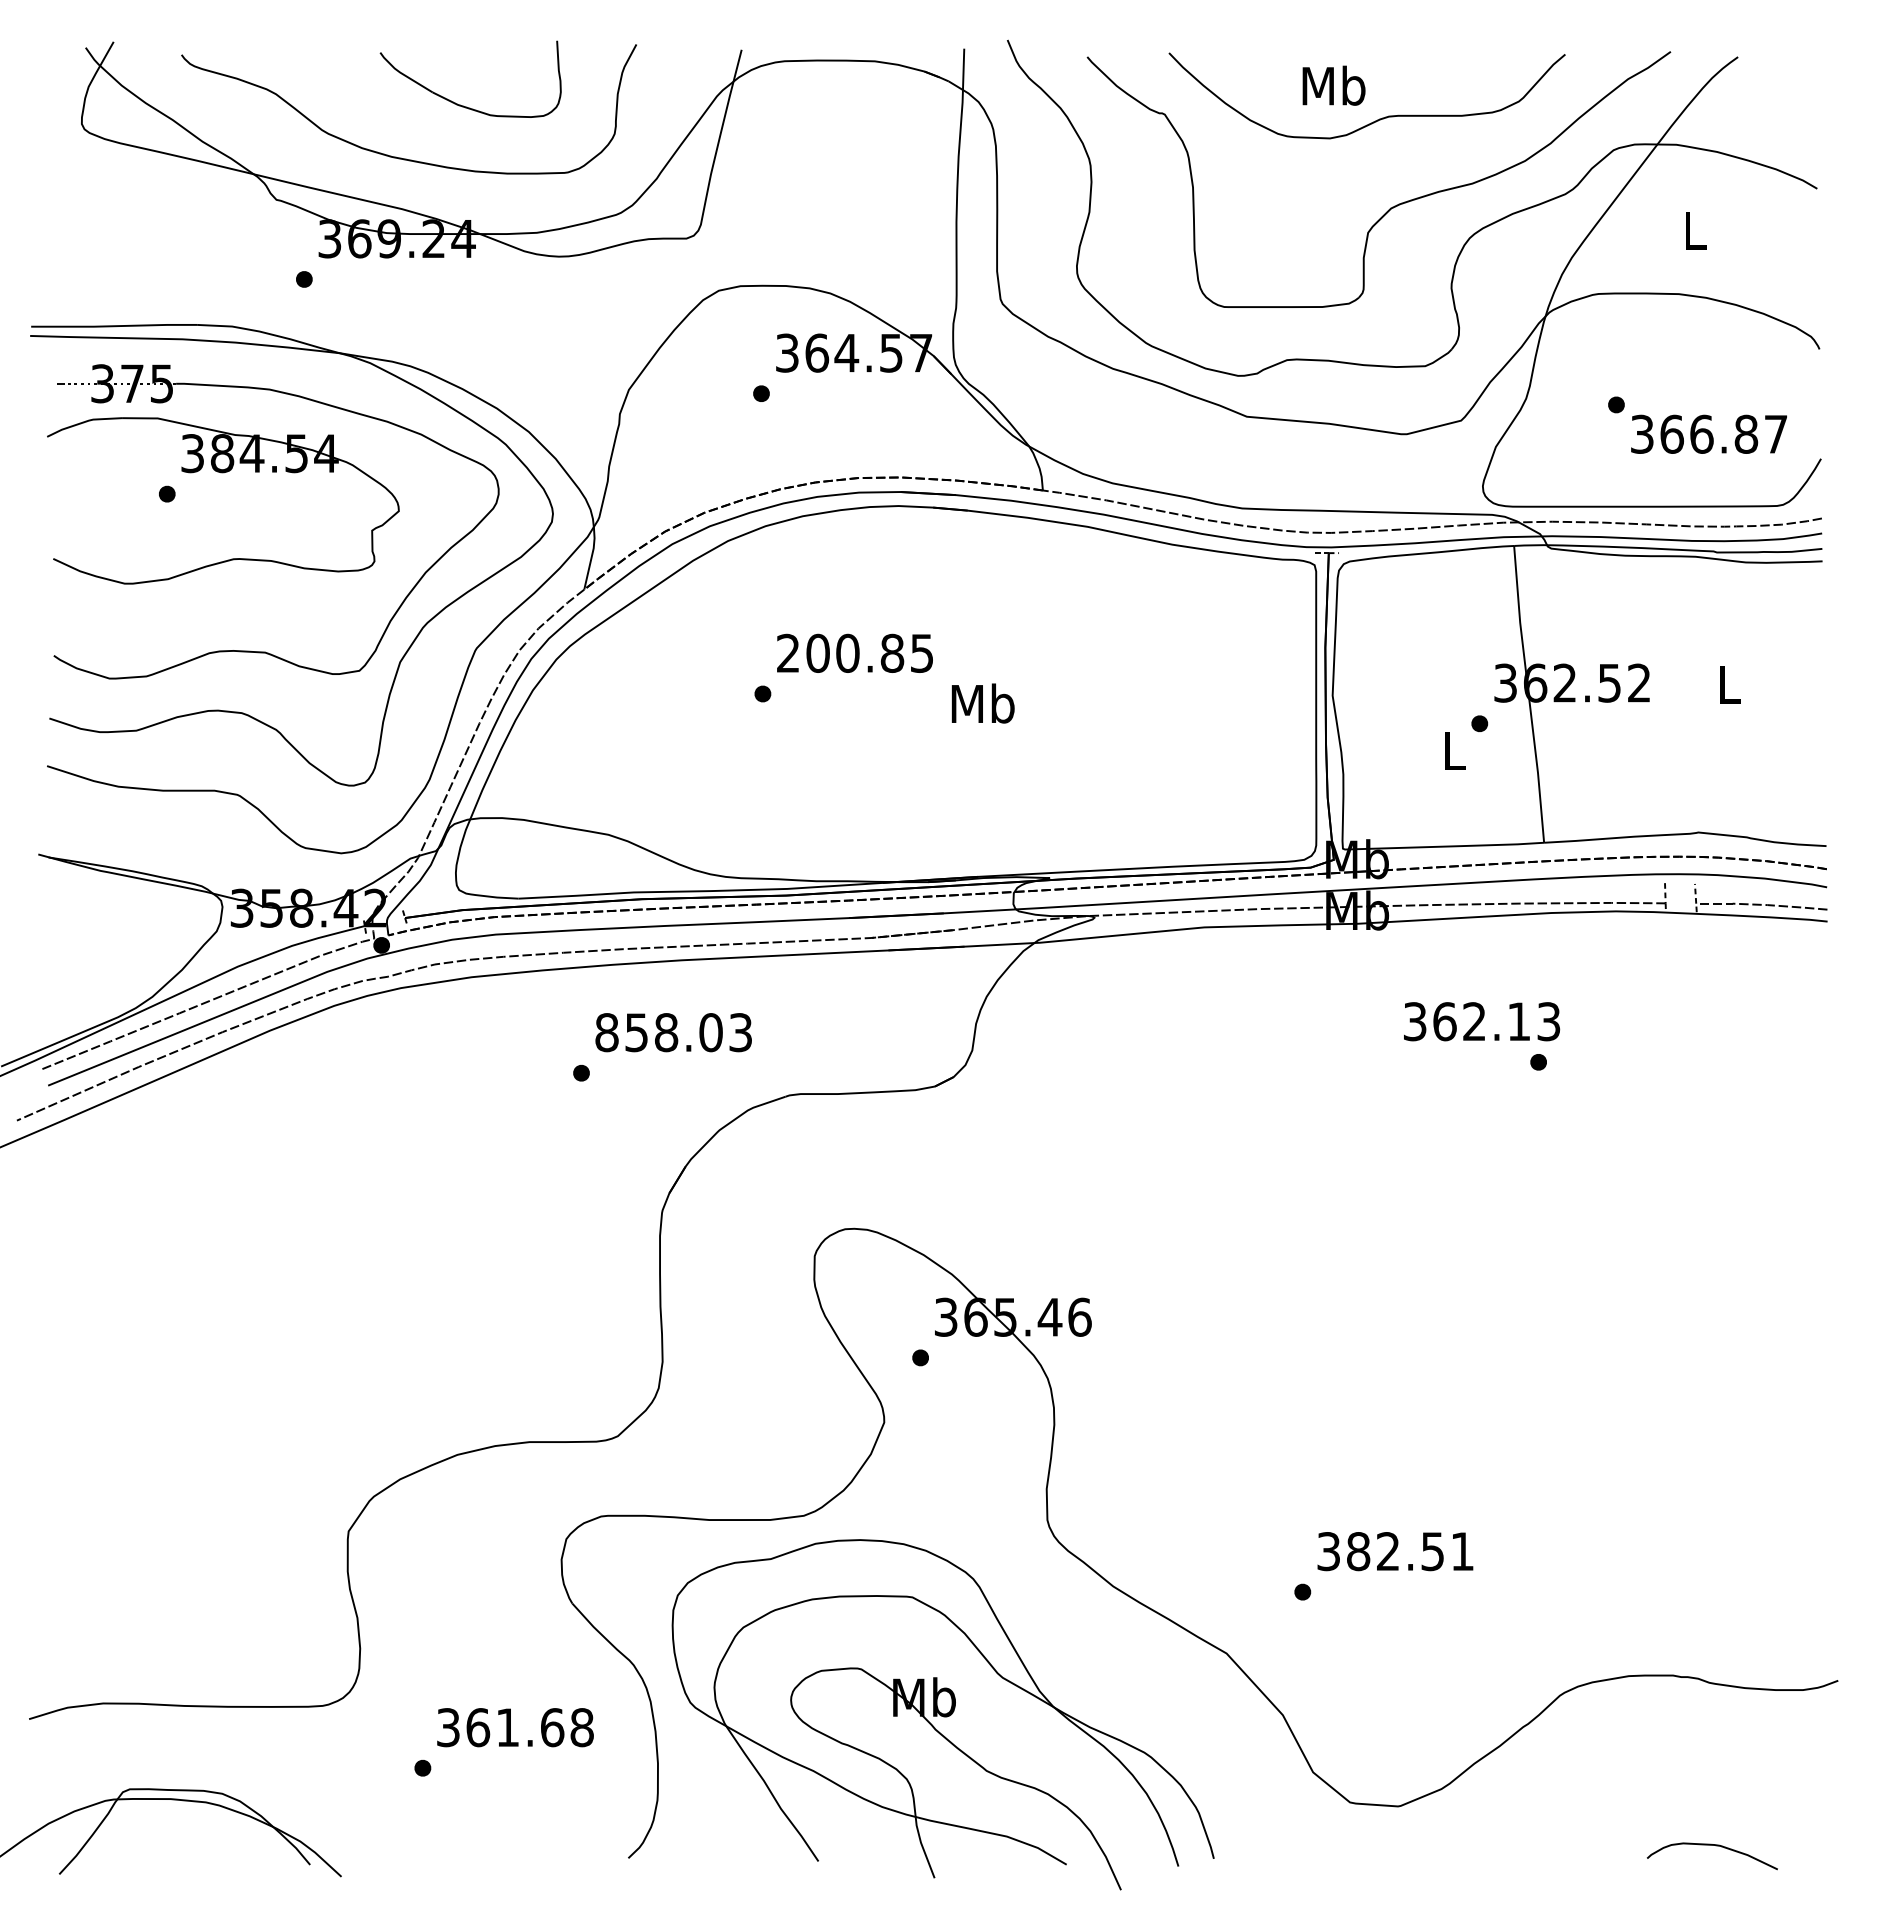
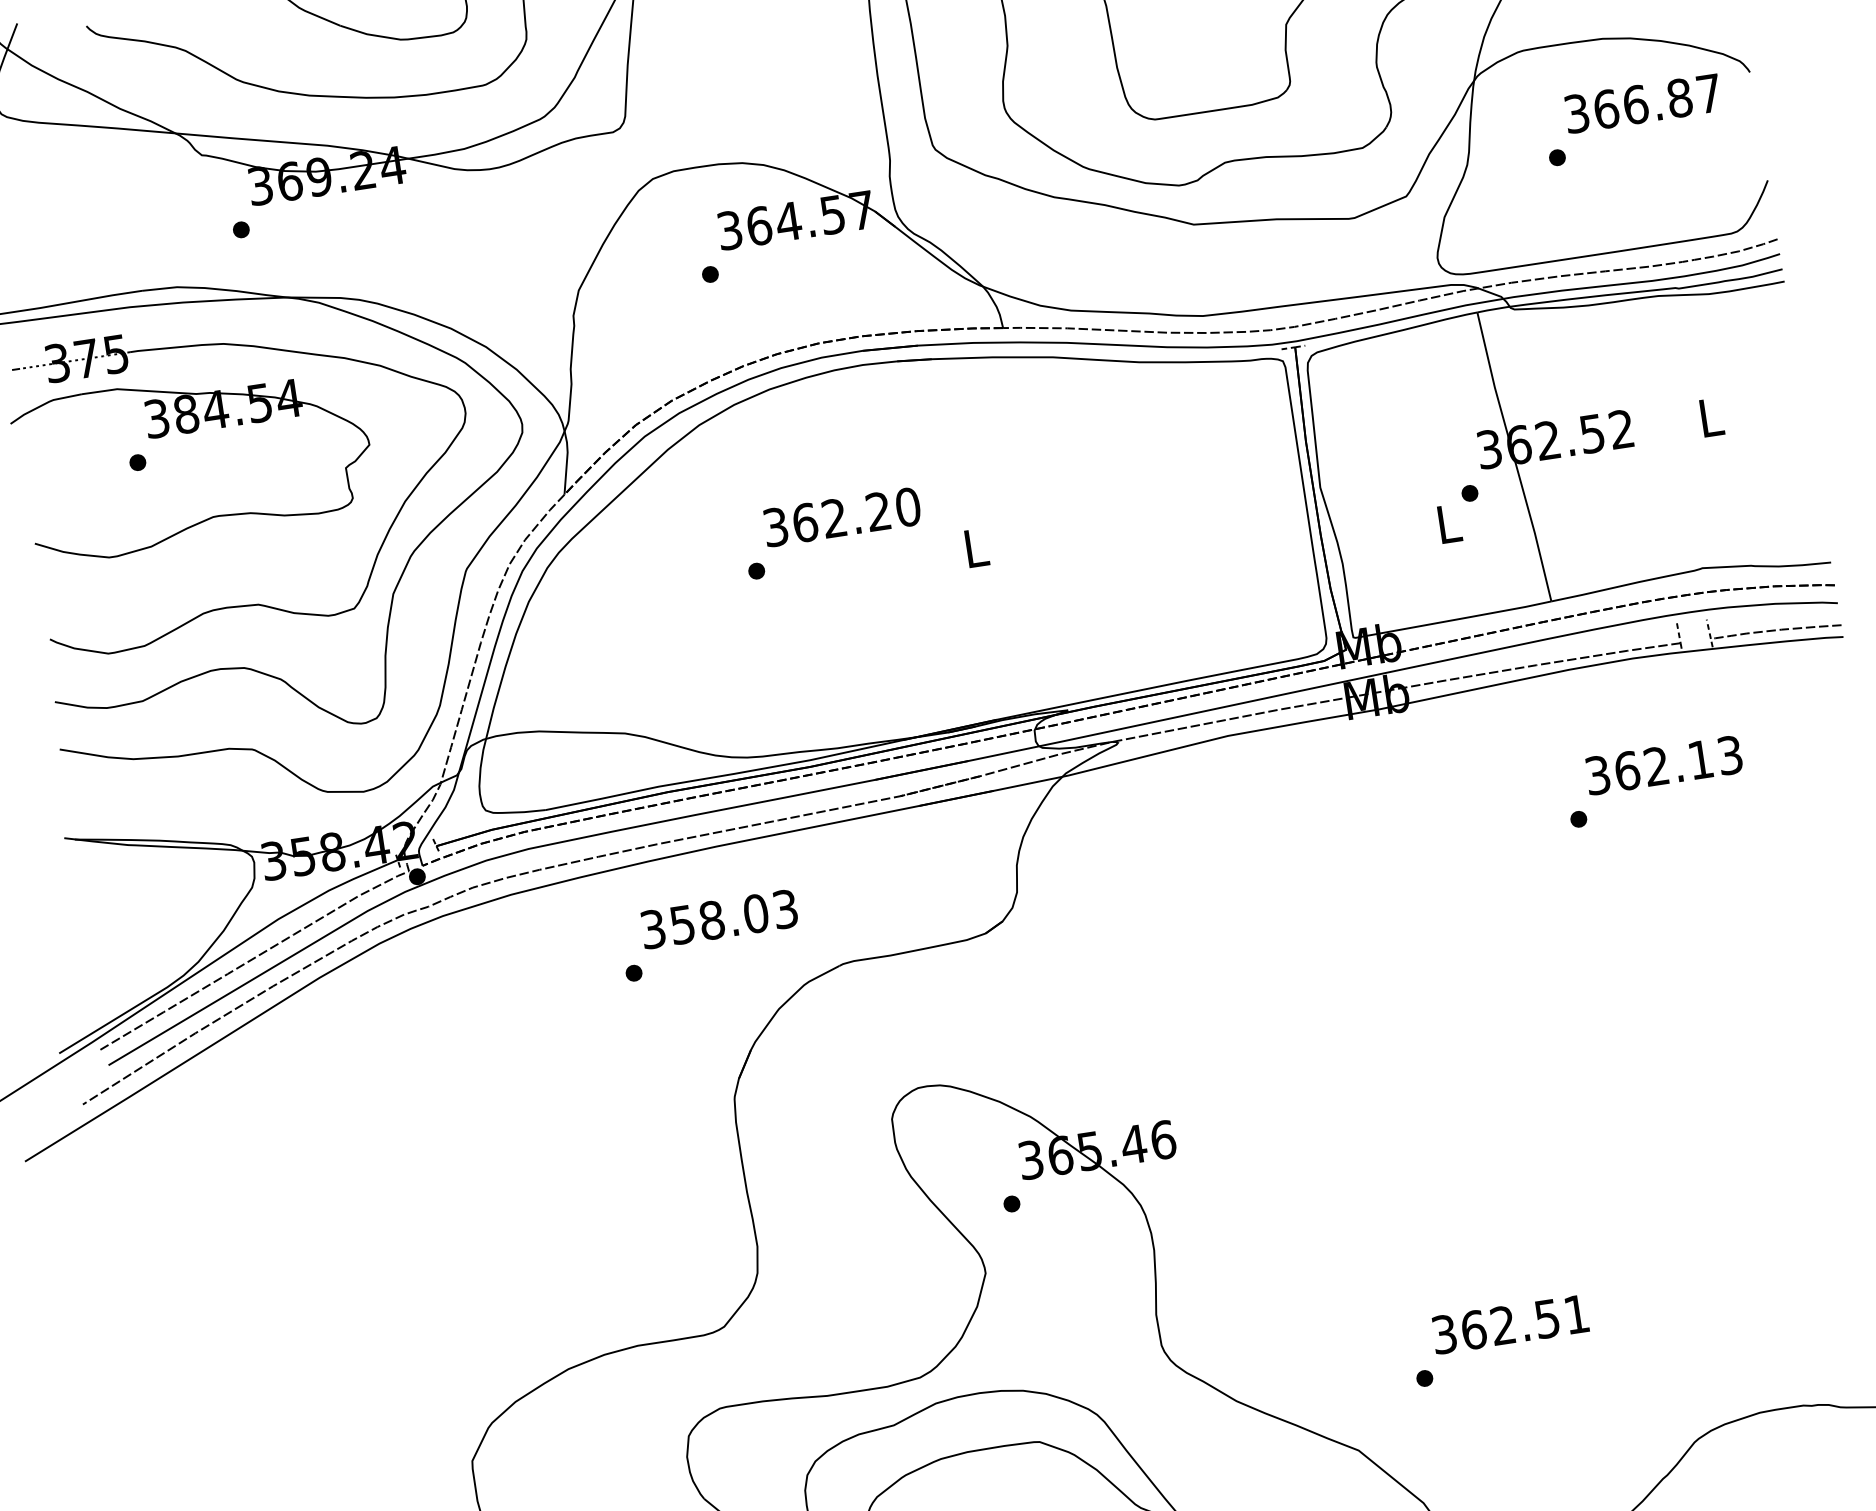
text: (1708, 433) -> (1642, 102), moved
text: (855, 652) -> (842, 516), 200.85 -> 362.20
text: (982, 703) -> (975, 547), Mb -> L
text: (1482, 1021) -> (1664, 765), moved
text: (606, 1032) -> (652, 929), 858.03 -> 358.03
text: (1358, 1551) -> (1473, 1329), 382.51 -> 362.51

